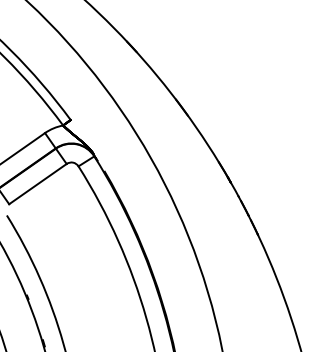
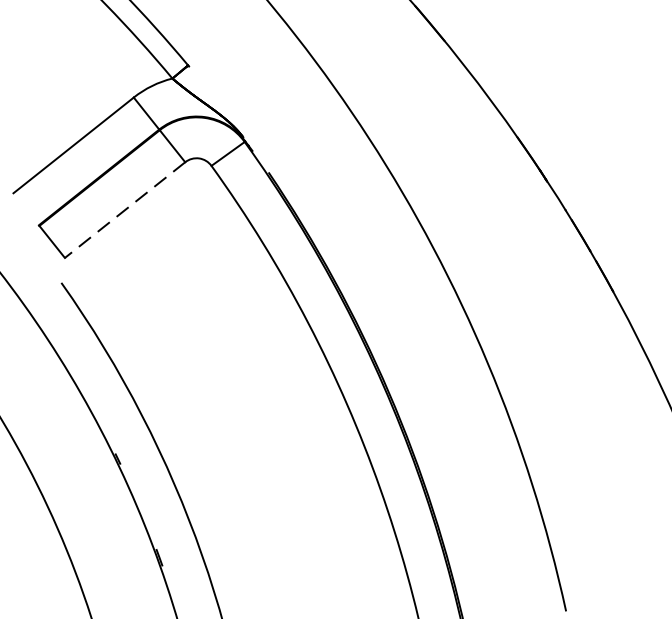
line: (37, 184) -> (124, 211), solid -> dashed

